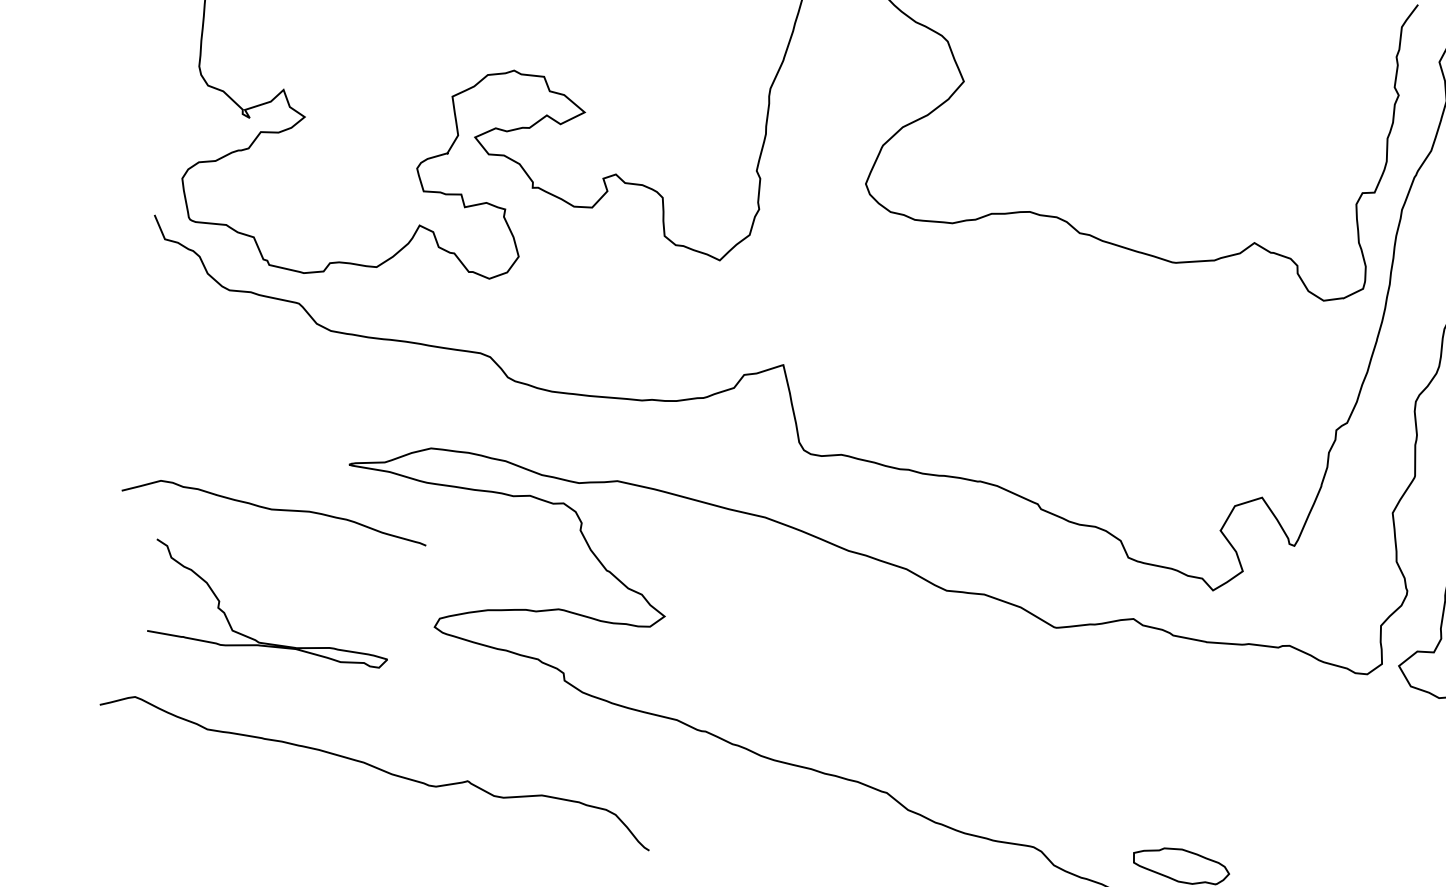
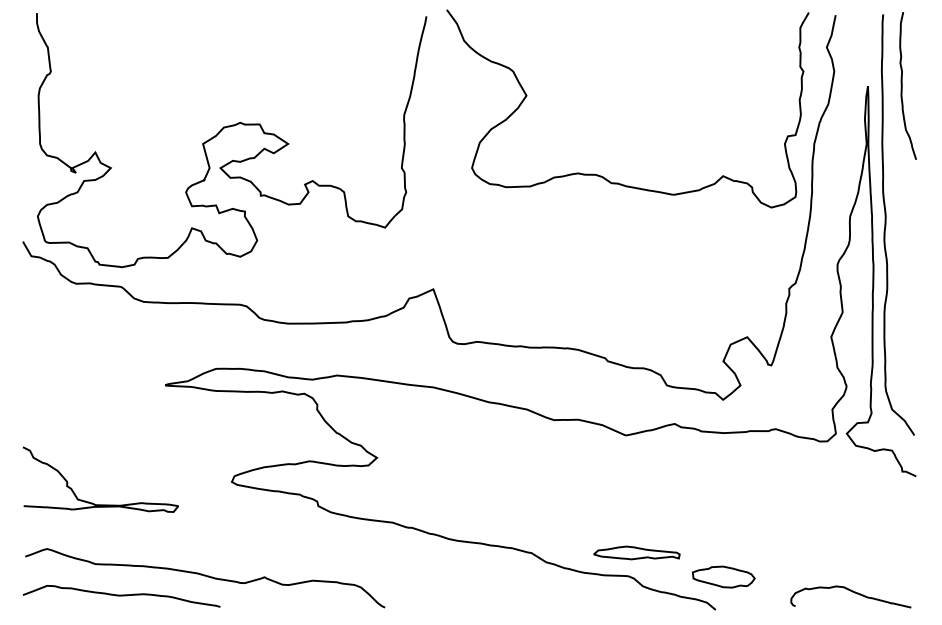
curve: (274, 511) -> (121, 596), moved
curve: (254, 637) -> (92, 502), moved
part: (1050, 811) -> (636, 552), added

